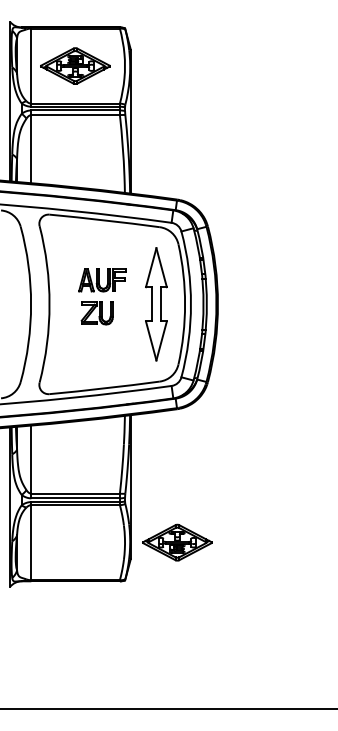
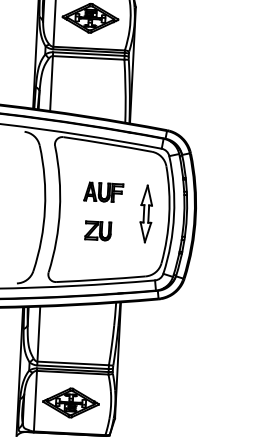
part: (156, 304) -> (146, 214), size x0.62
part: (96, 313) -> (97, 231), moved
part: (177, 542) -> (71, 402), moved

